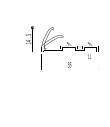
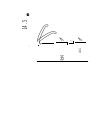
part: (29, 34) -> (25, 20), moved

